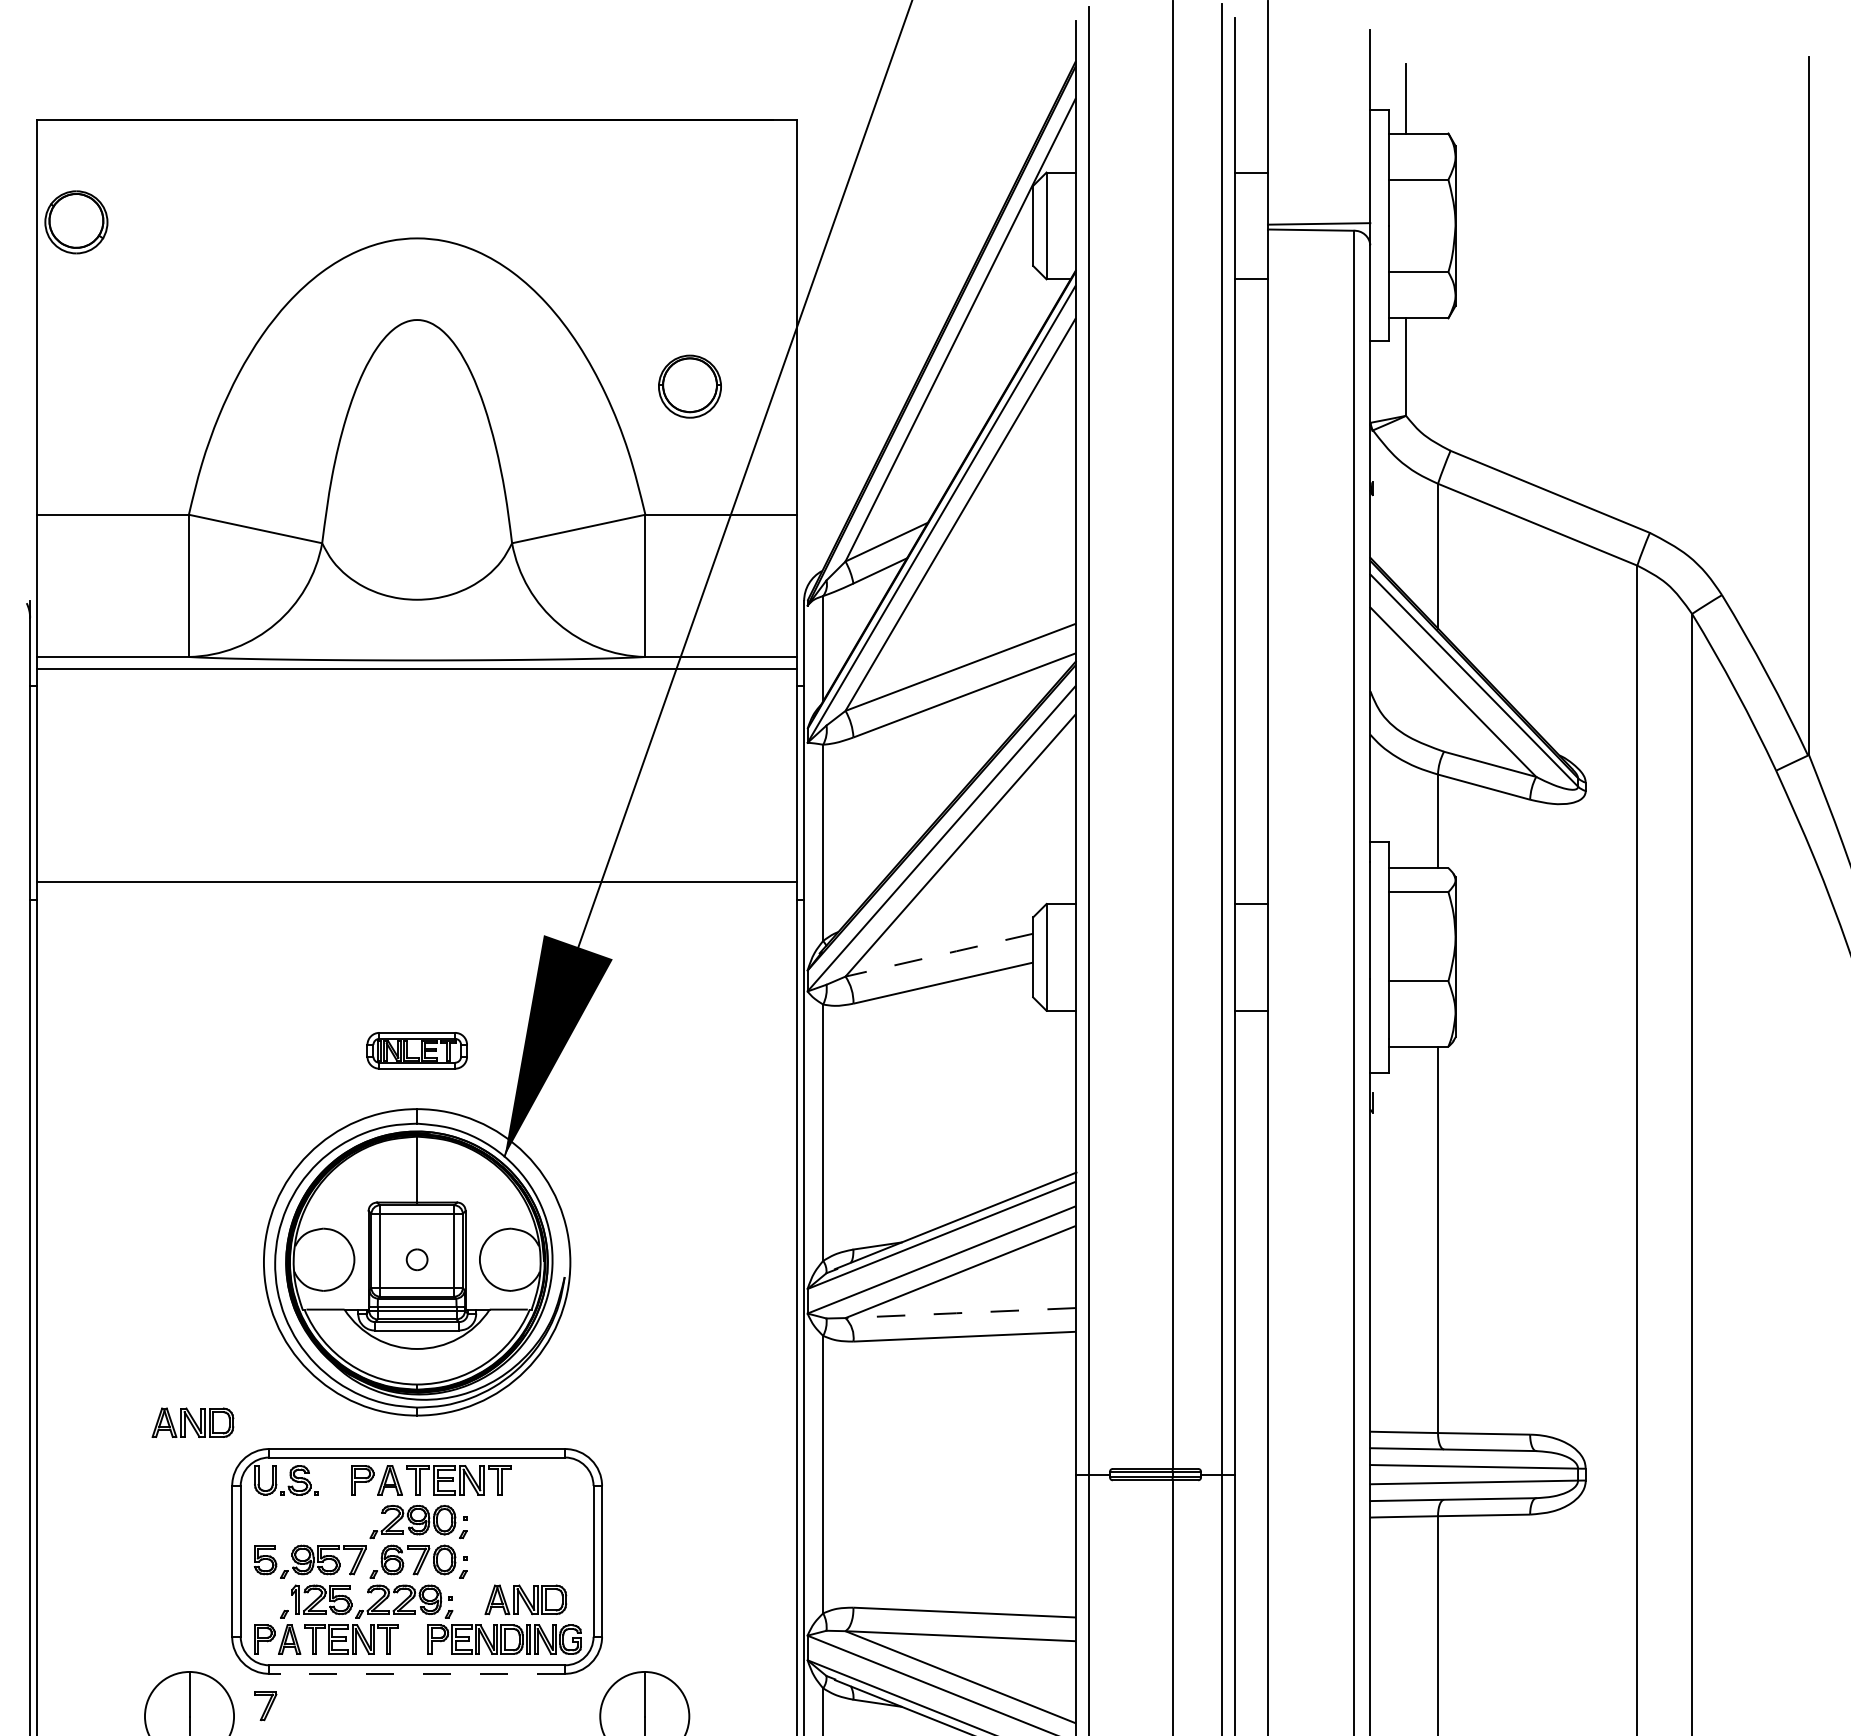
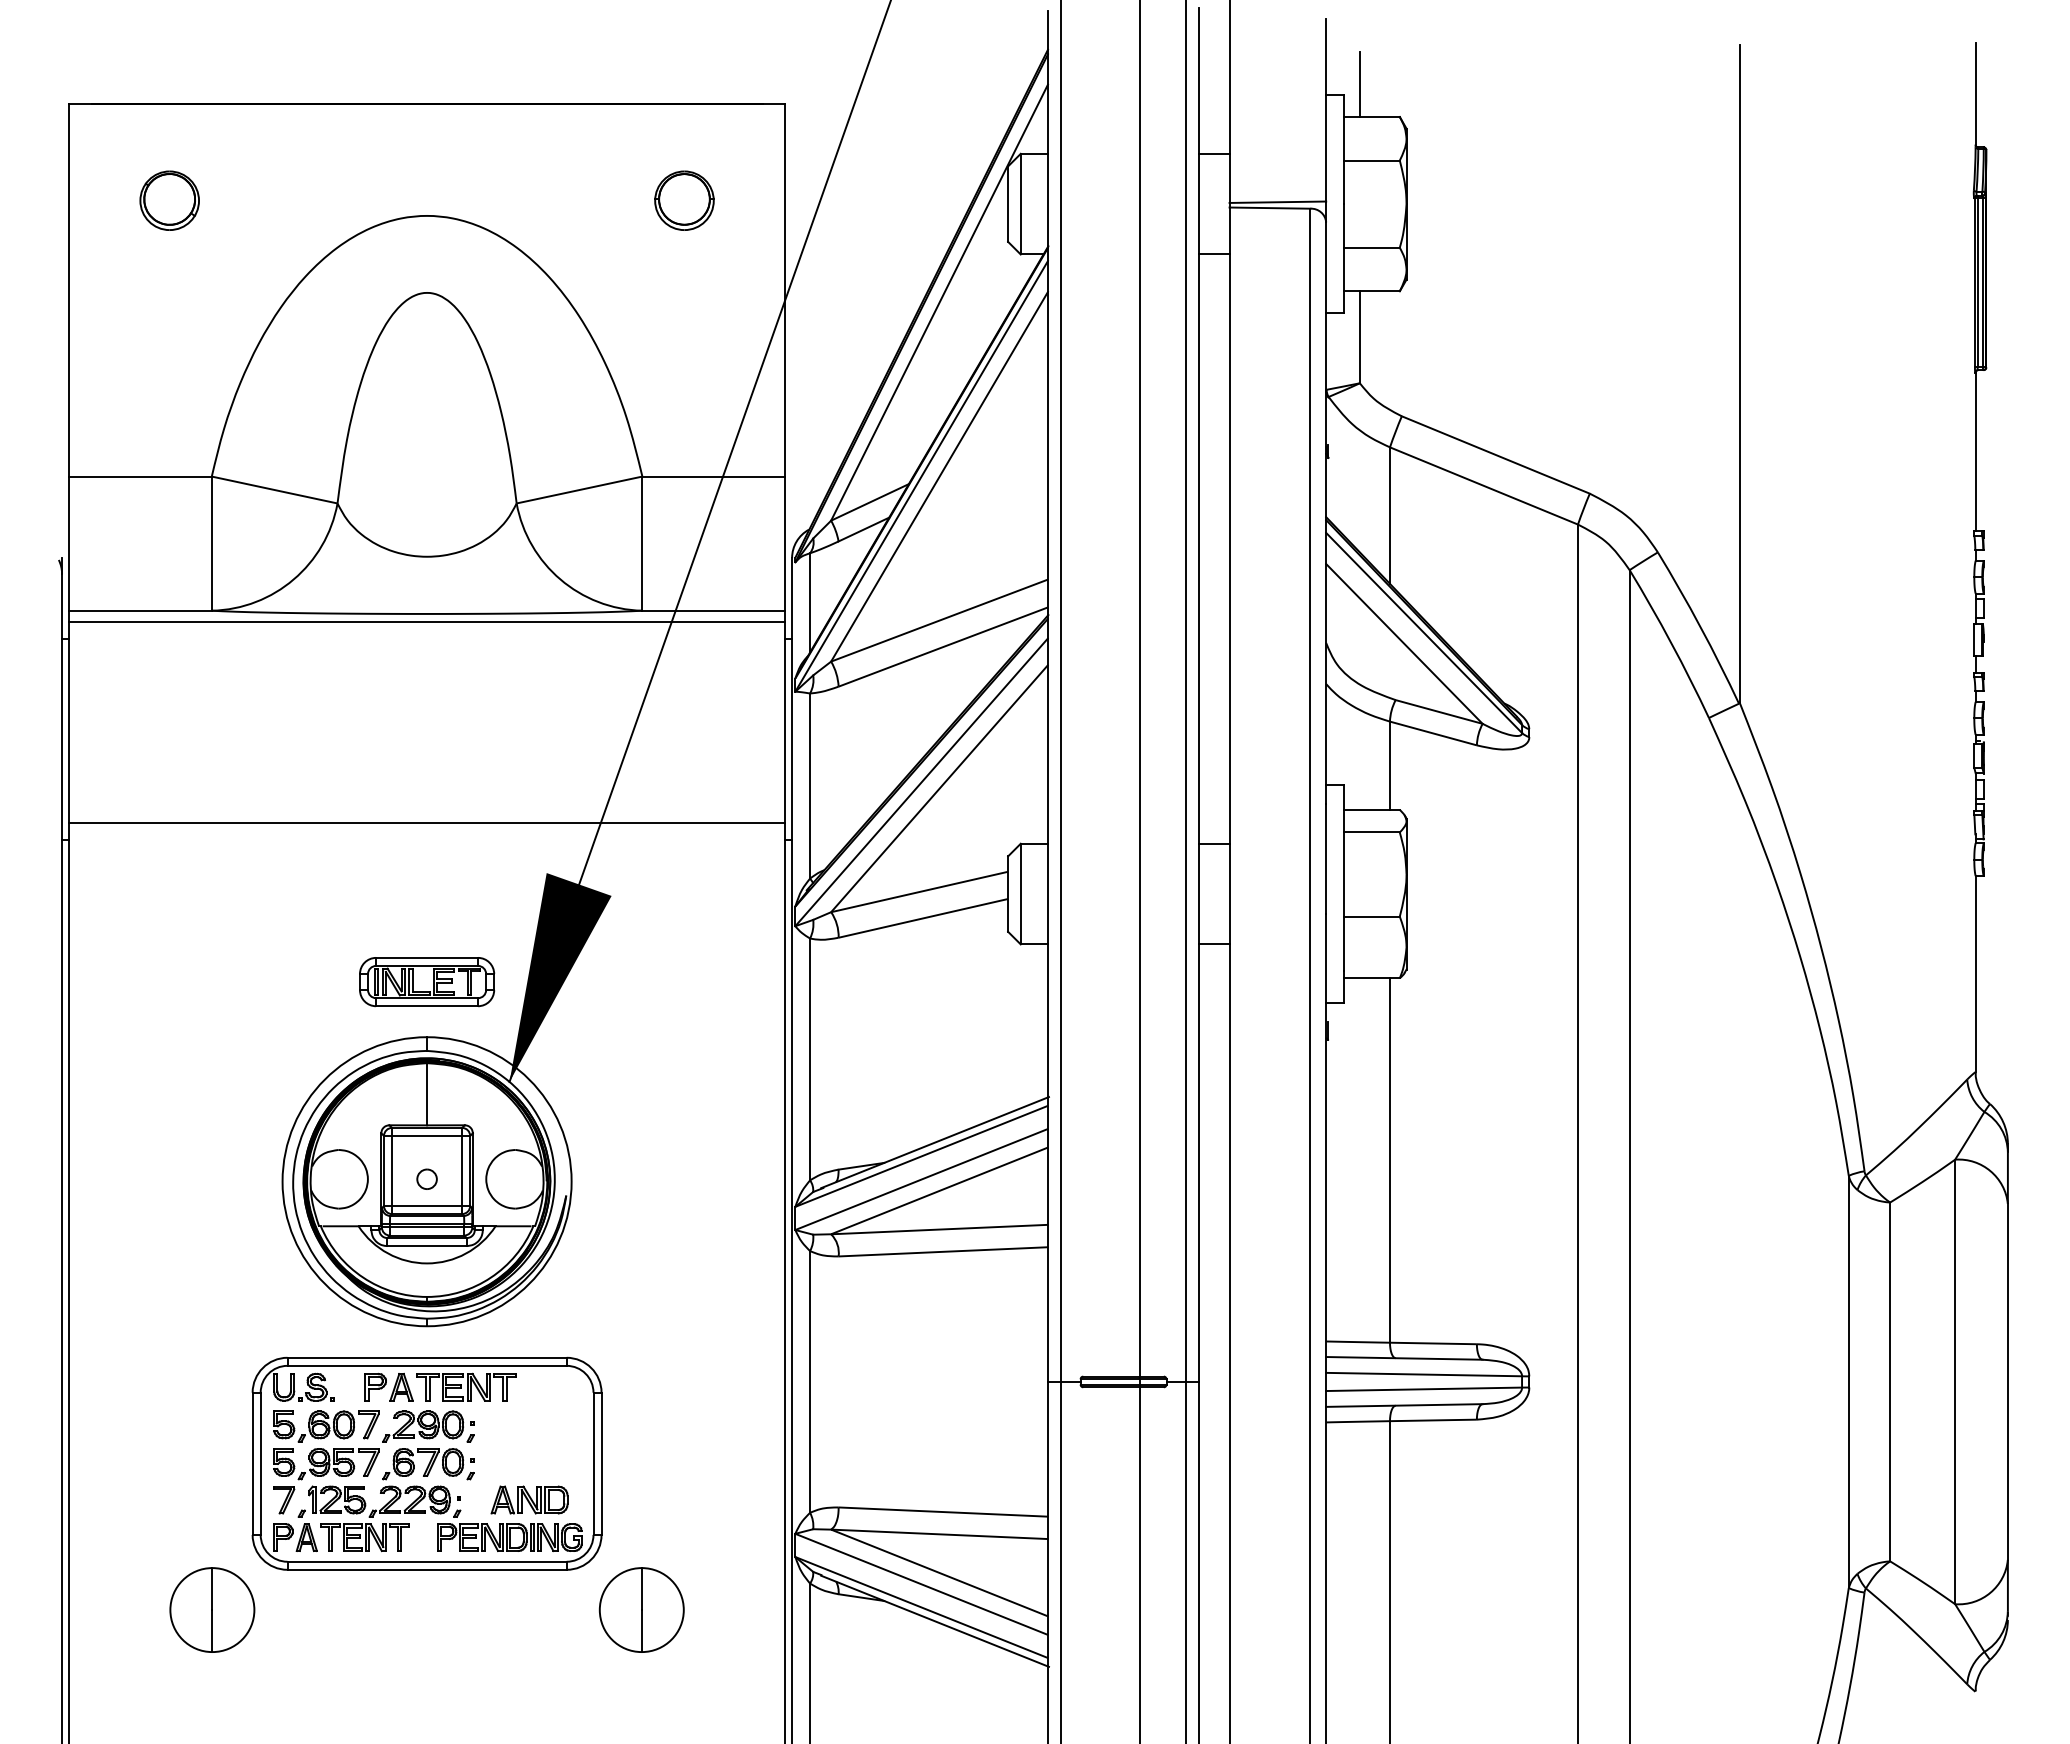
part: (76, 222) -> (169, 200), moved
part: (690, 386) -> (684, 200), moved
line: (940, 954) -> (920, 891), dashed -> solid
part: (417, 1051) -> (427, 982), size x1.43
line: (959, 1313) -> (938, 1229), dashed -> solid
part: (192, 1422) -> (215, 1332), removed
part: (310, 1521) -> (326, 1426), added
line: (417, 1673) -> (427, 1569), dashed -> solid
part: (265, 1706) -> (284, 1500), moved

